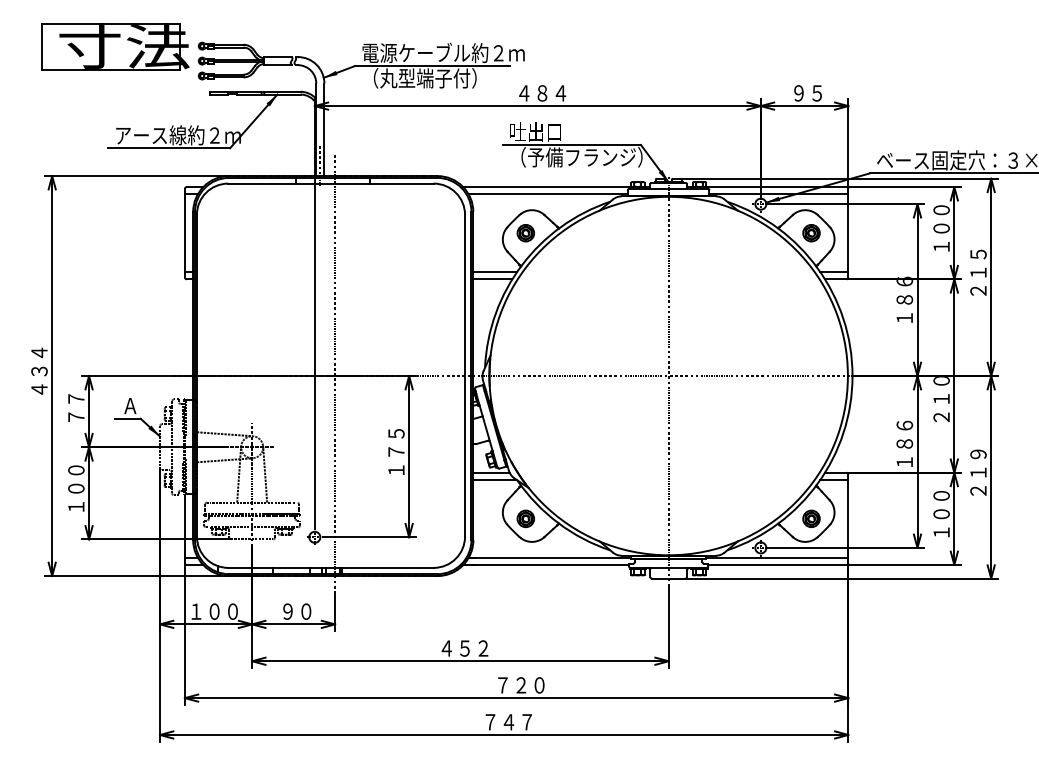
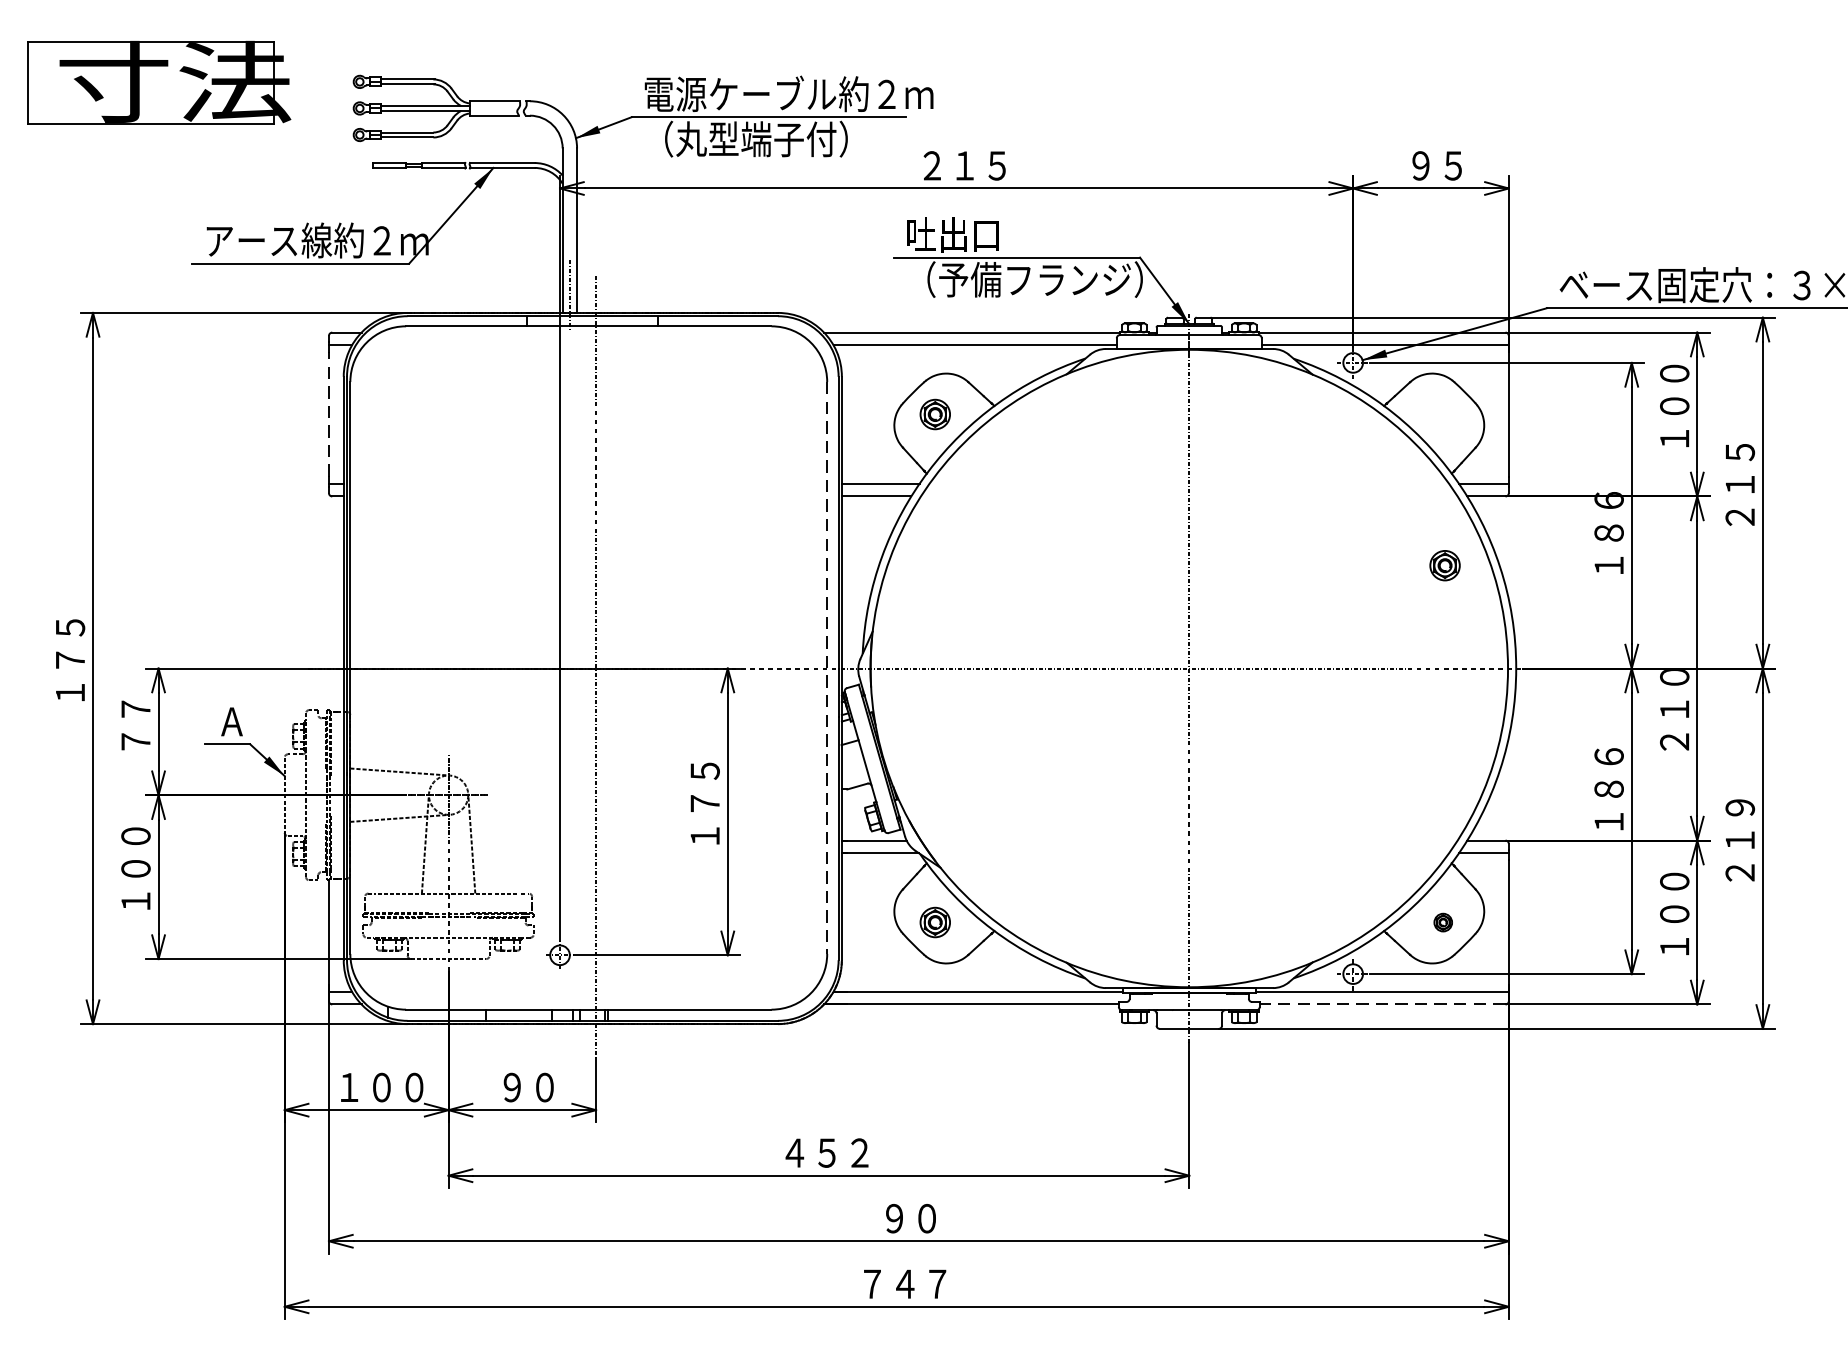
part: (115, 46) -> (159, 82), moved
text: (542, 93) -> (964, 166), ４８４ -> ２１５
line: (184, 232) -> (328, 413), solid -> dashed
part: (811, 233) -> (1445, 566), moved
text: (39, 370) -> (70, 658), ４３４ -> １７５
line: (465, 375) -> (827, 667), solid -> dashed
part: (811, 518) -> (1443, 921), size x0.6
line: (776, 564) -> (1381, 1003), solid -> dashed
text: (521, 685) -> (927, 1218), ７２０ -> ９０

